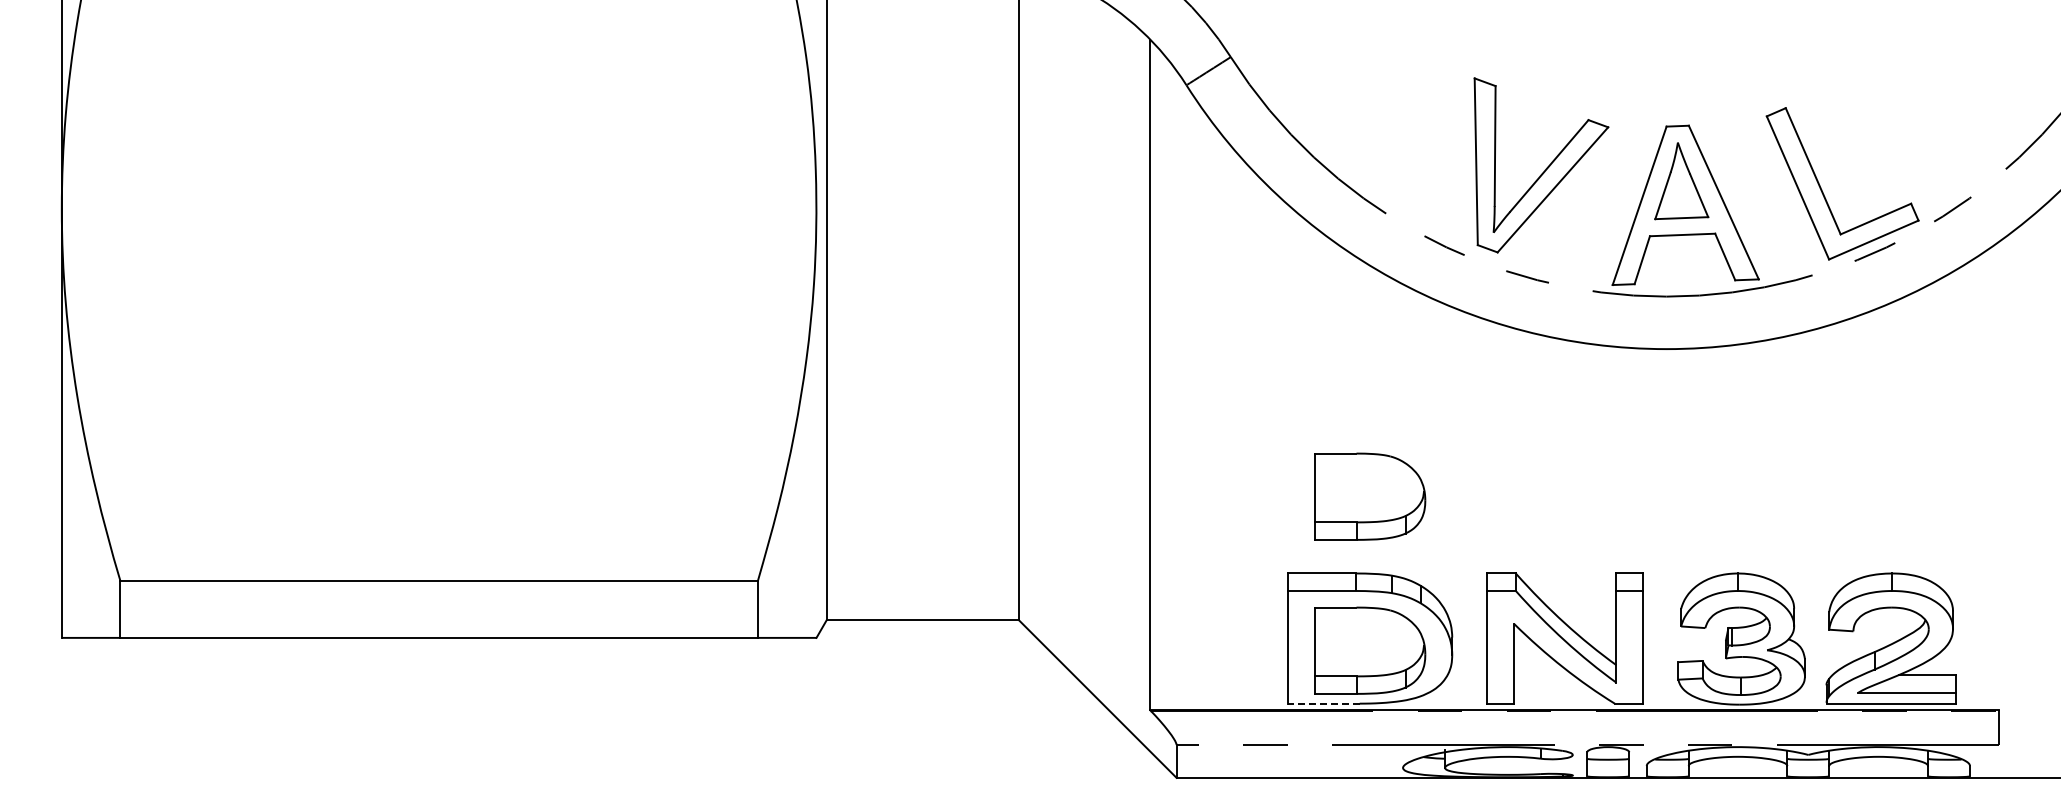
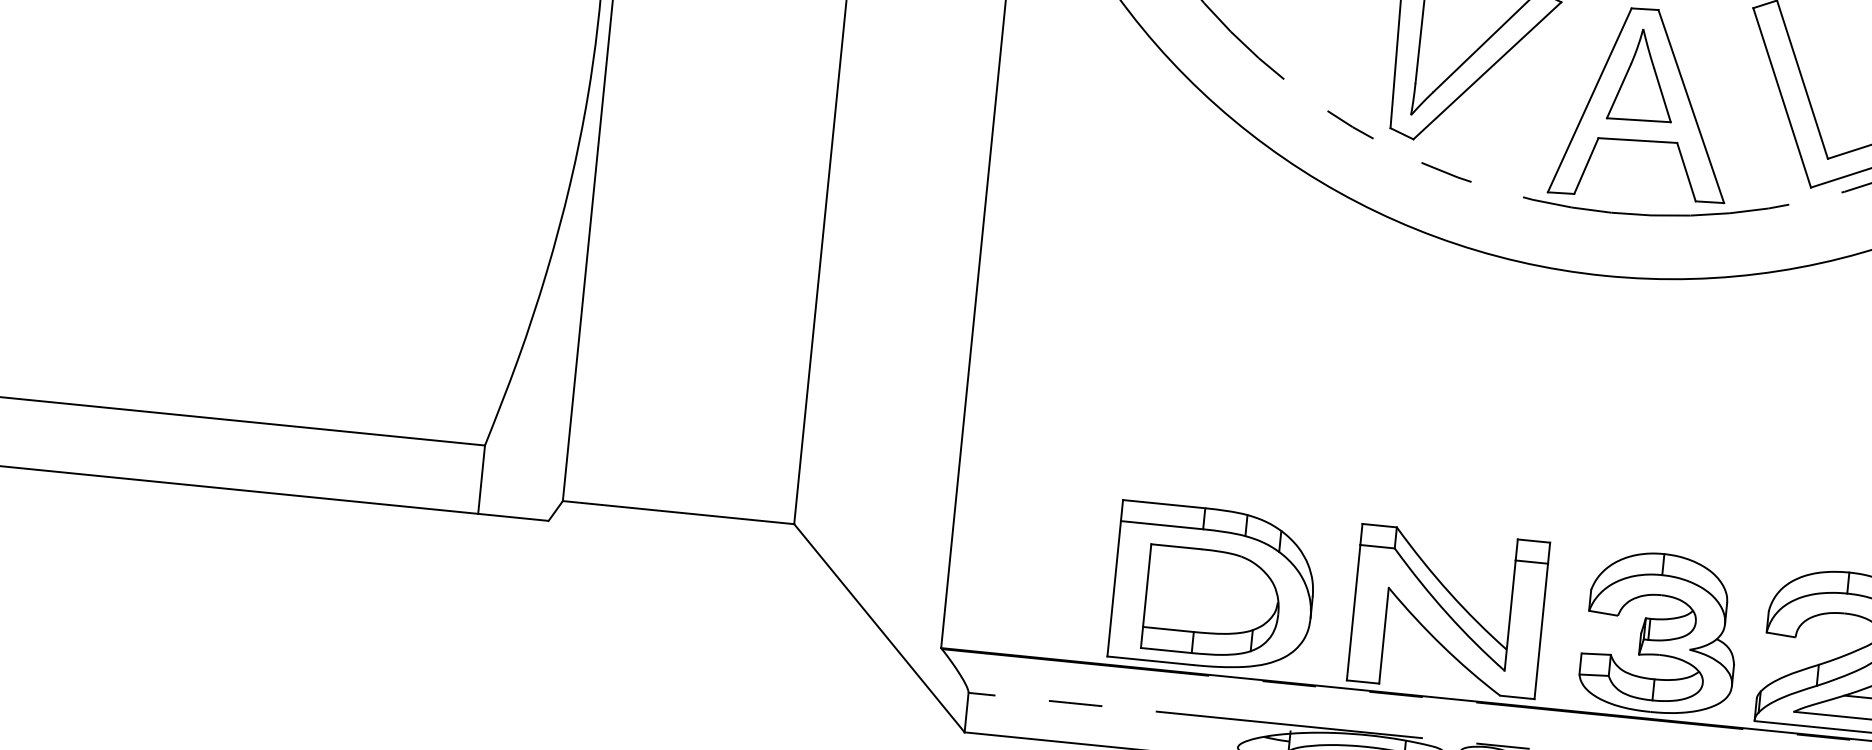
part: (1370, 496) -> (1231, 417), removed
line: (1323, 703) -> (1150, 660), dashed -> solid

